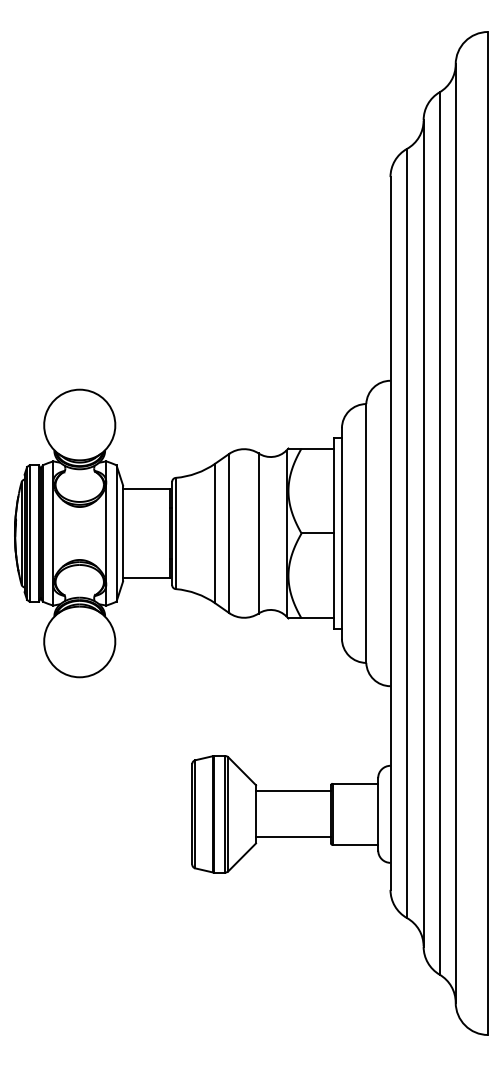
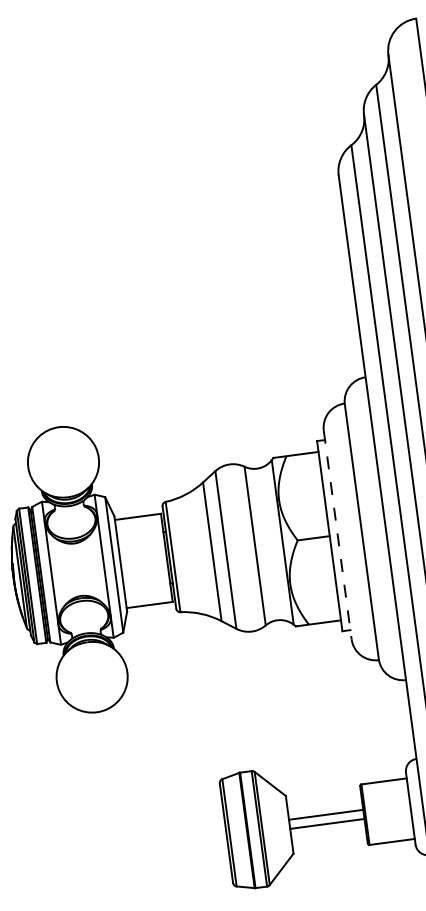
line: (341, 533) -> (337, 535), solid -> dashed
line: (293, 791) -> (327, 823), moved
line: (293, 837) -> (326, 815), moved

